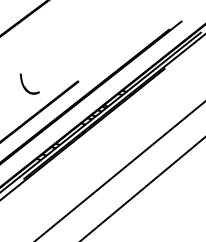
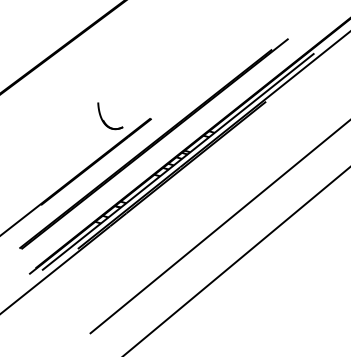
part: (25, 87) -> (104, 120), moved

